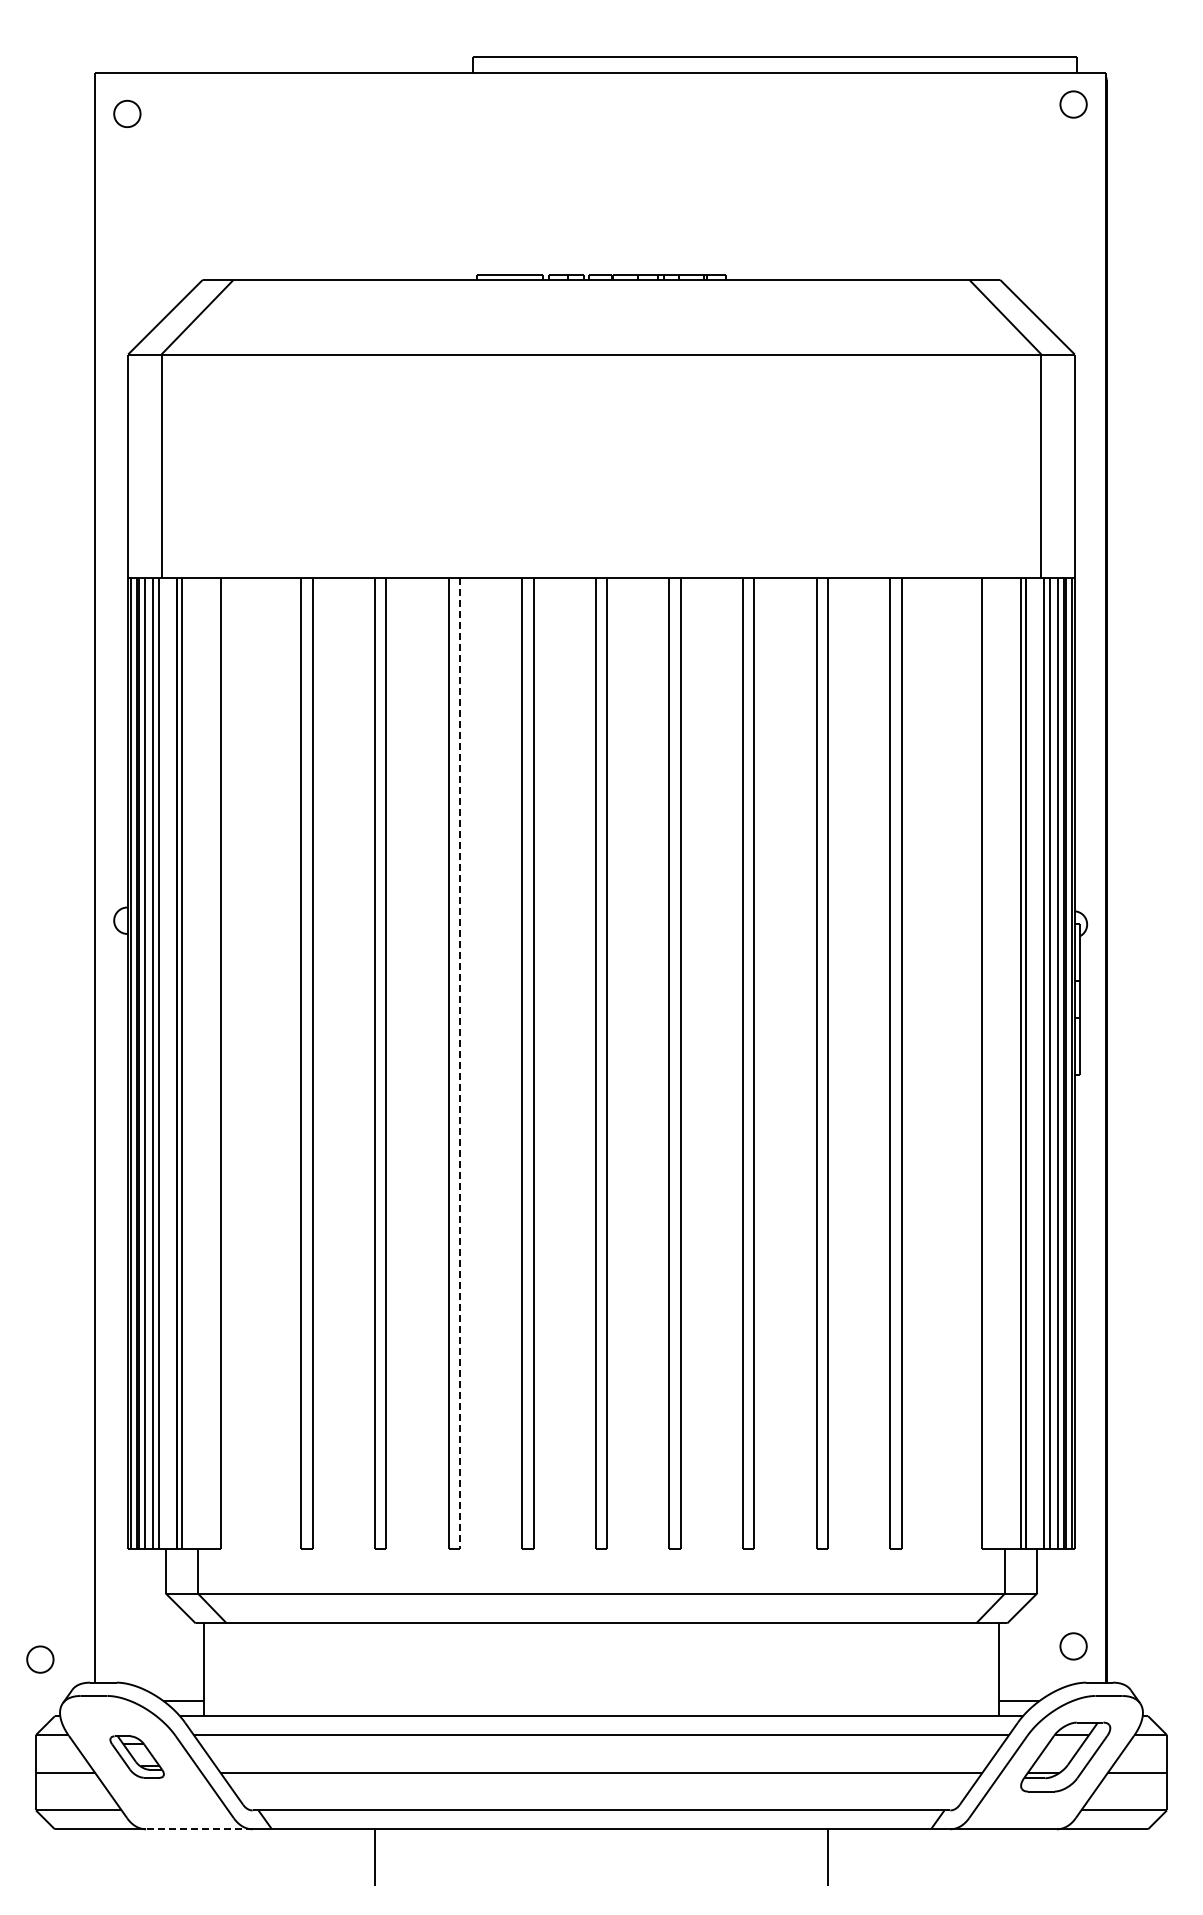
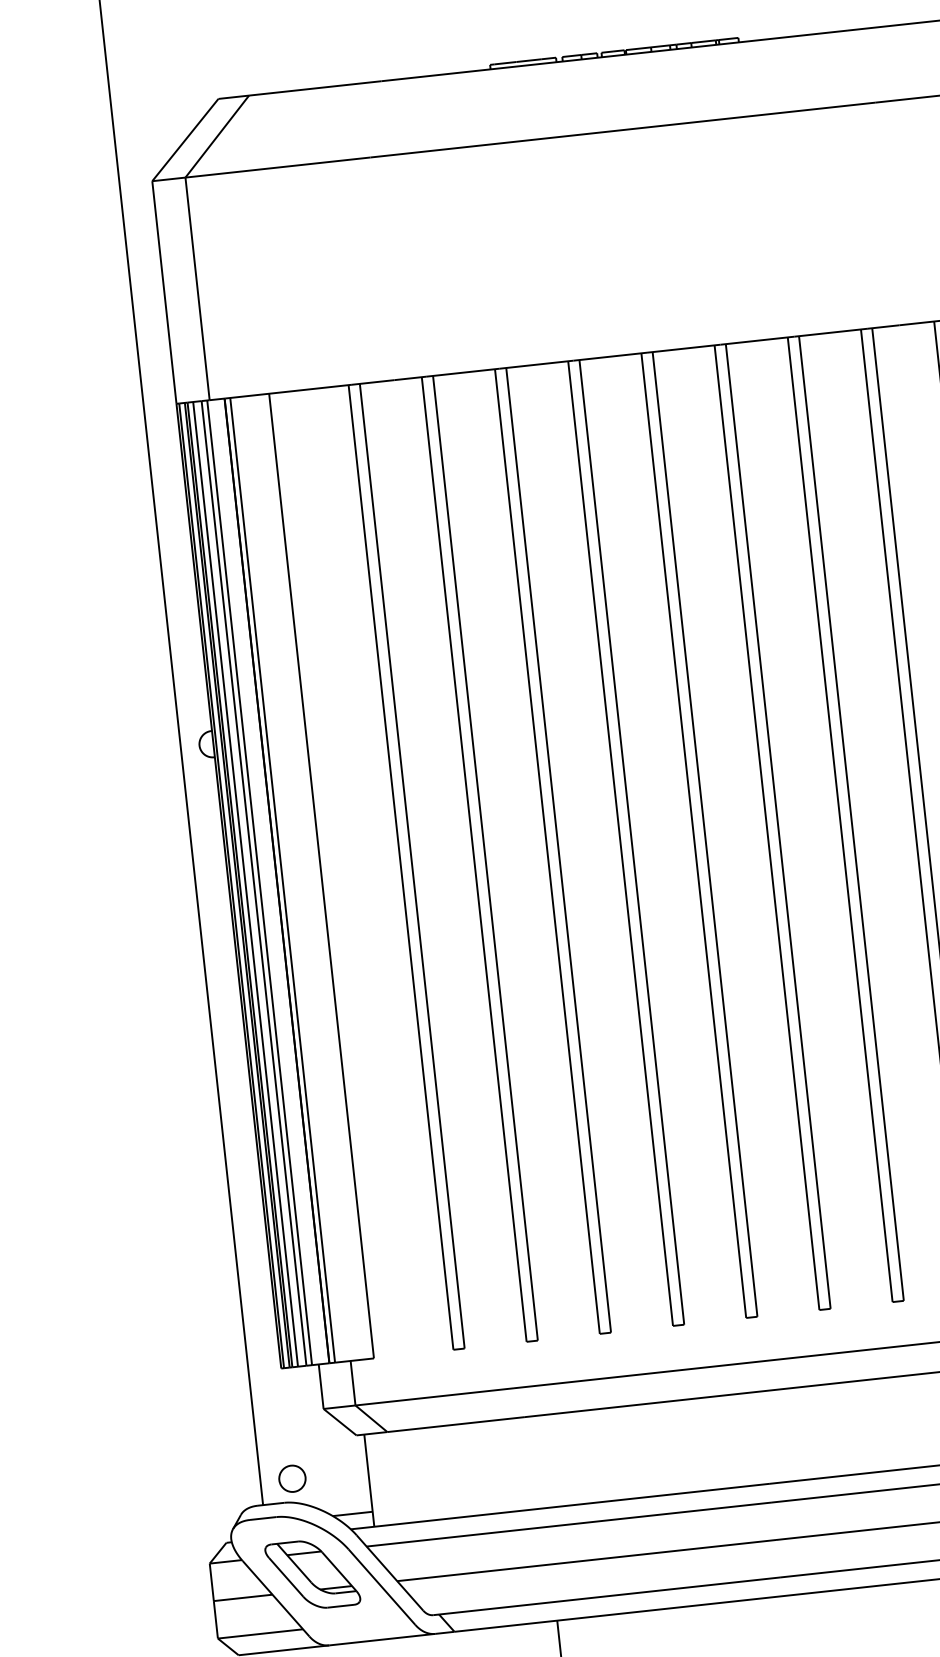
line: (459, 1064) -> (558, 851), dashed -> solid
part: (40, 1659) -> (292, 1478), moved
part: (136, 1756) -> (311, 1574), size x1.67
line: (198, 1829) -> (381, 1639), dashed -> solid

